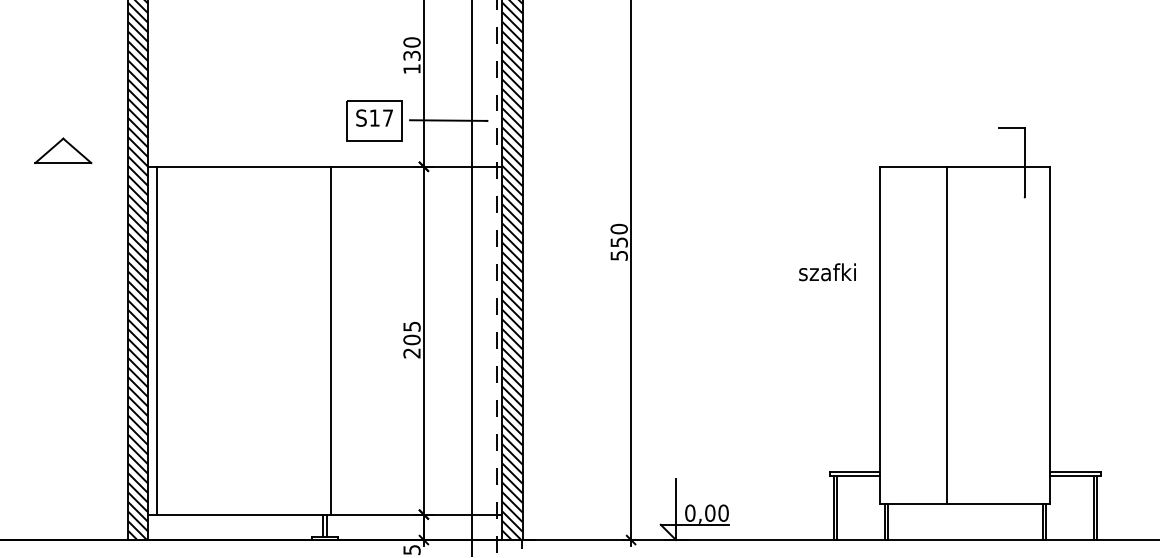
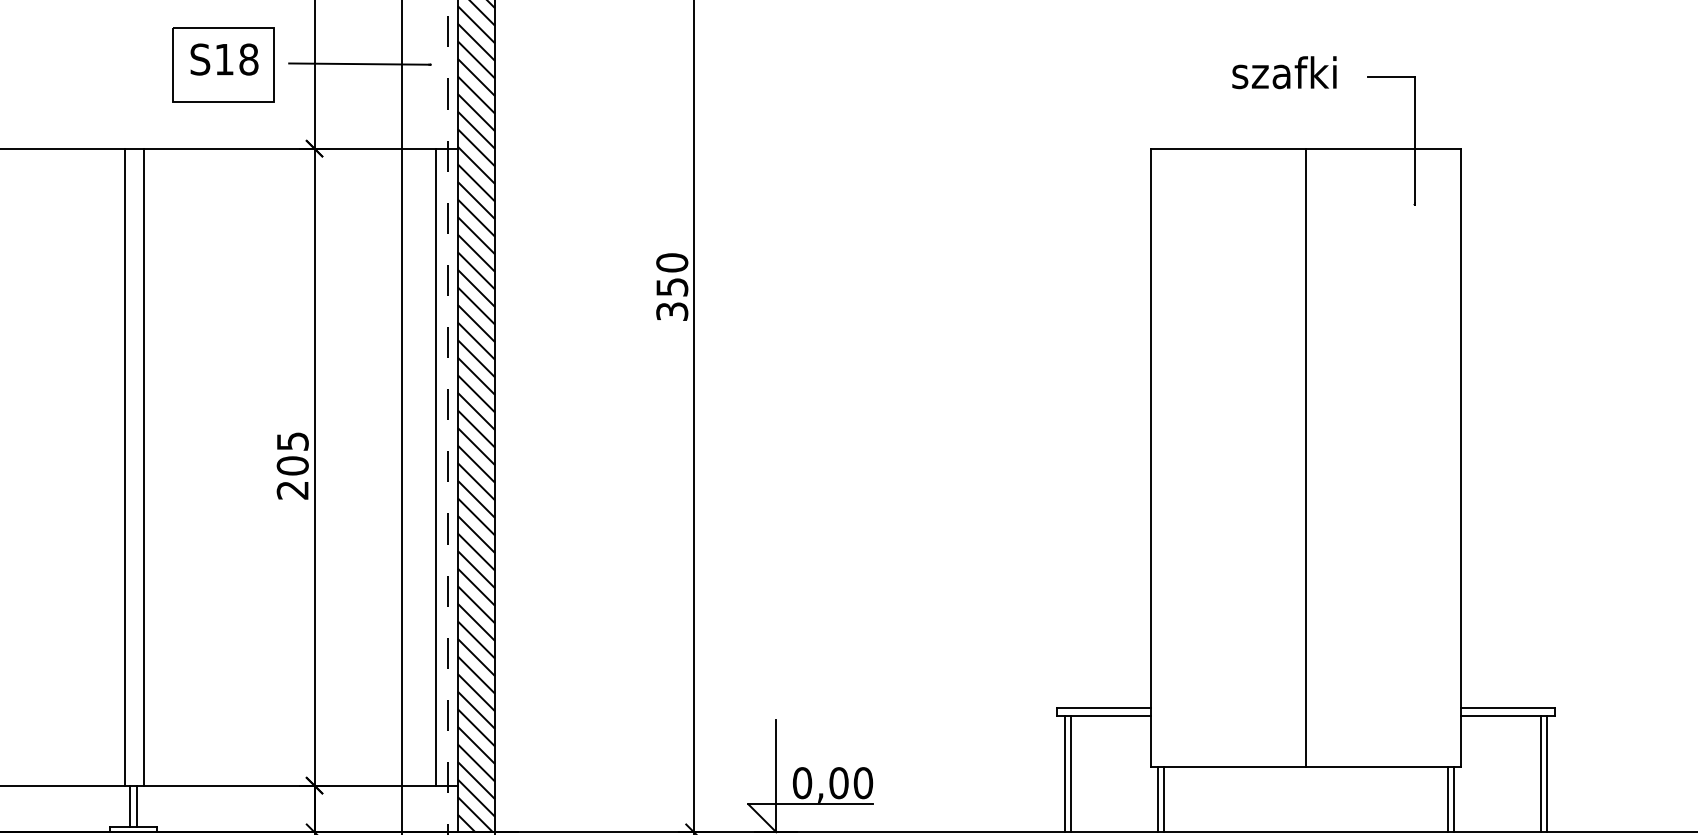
text: (388, 117) -> (249, 58), S17 -> S18
text: (618, 255) -> (670, 311), 550 -> 350
text: (827, 272) -> (1284, 73), moved
line: (947, 335) -> (1306, 457), moved
line: (320, 340) -> (125, 466), added
line: (490, 340) -> (436, 466), added

